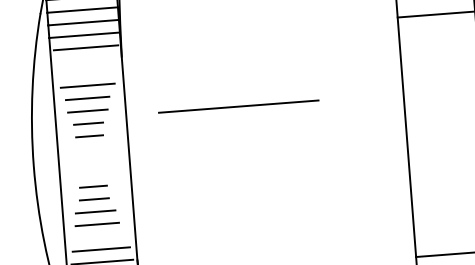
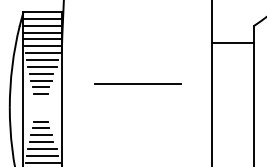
line: (86, 61) -> (42, 53), added
line: (87, 72) -> (42, 59), added
line: (237, 105) -> (137, 83), moved
line: (97, 236) -> (41, 148), added

